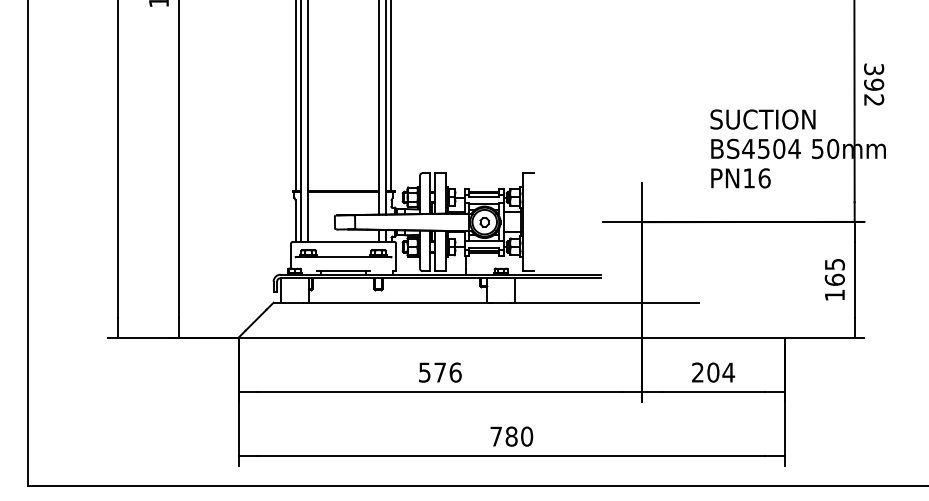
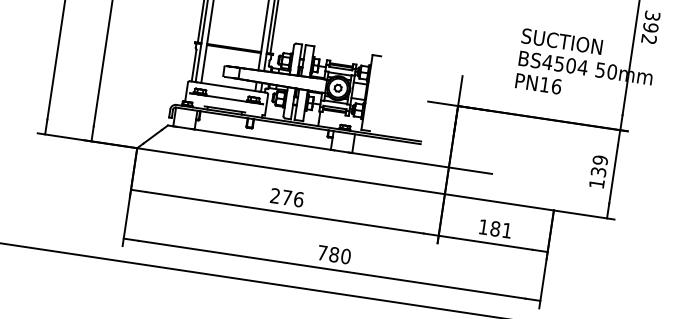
text: (834, 271) -> (599, 165), 165 -> 139
text: (424, 372) -> (275, 195), 576 -> 276
text: (713, 372) -> (495, 228), 204 -> 181

